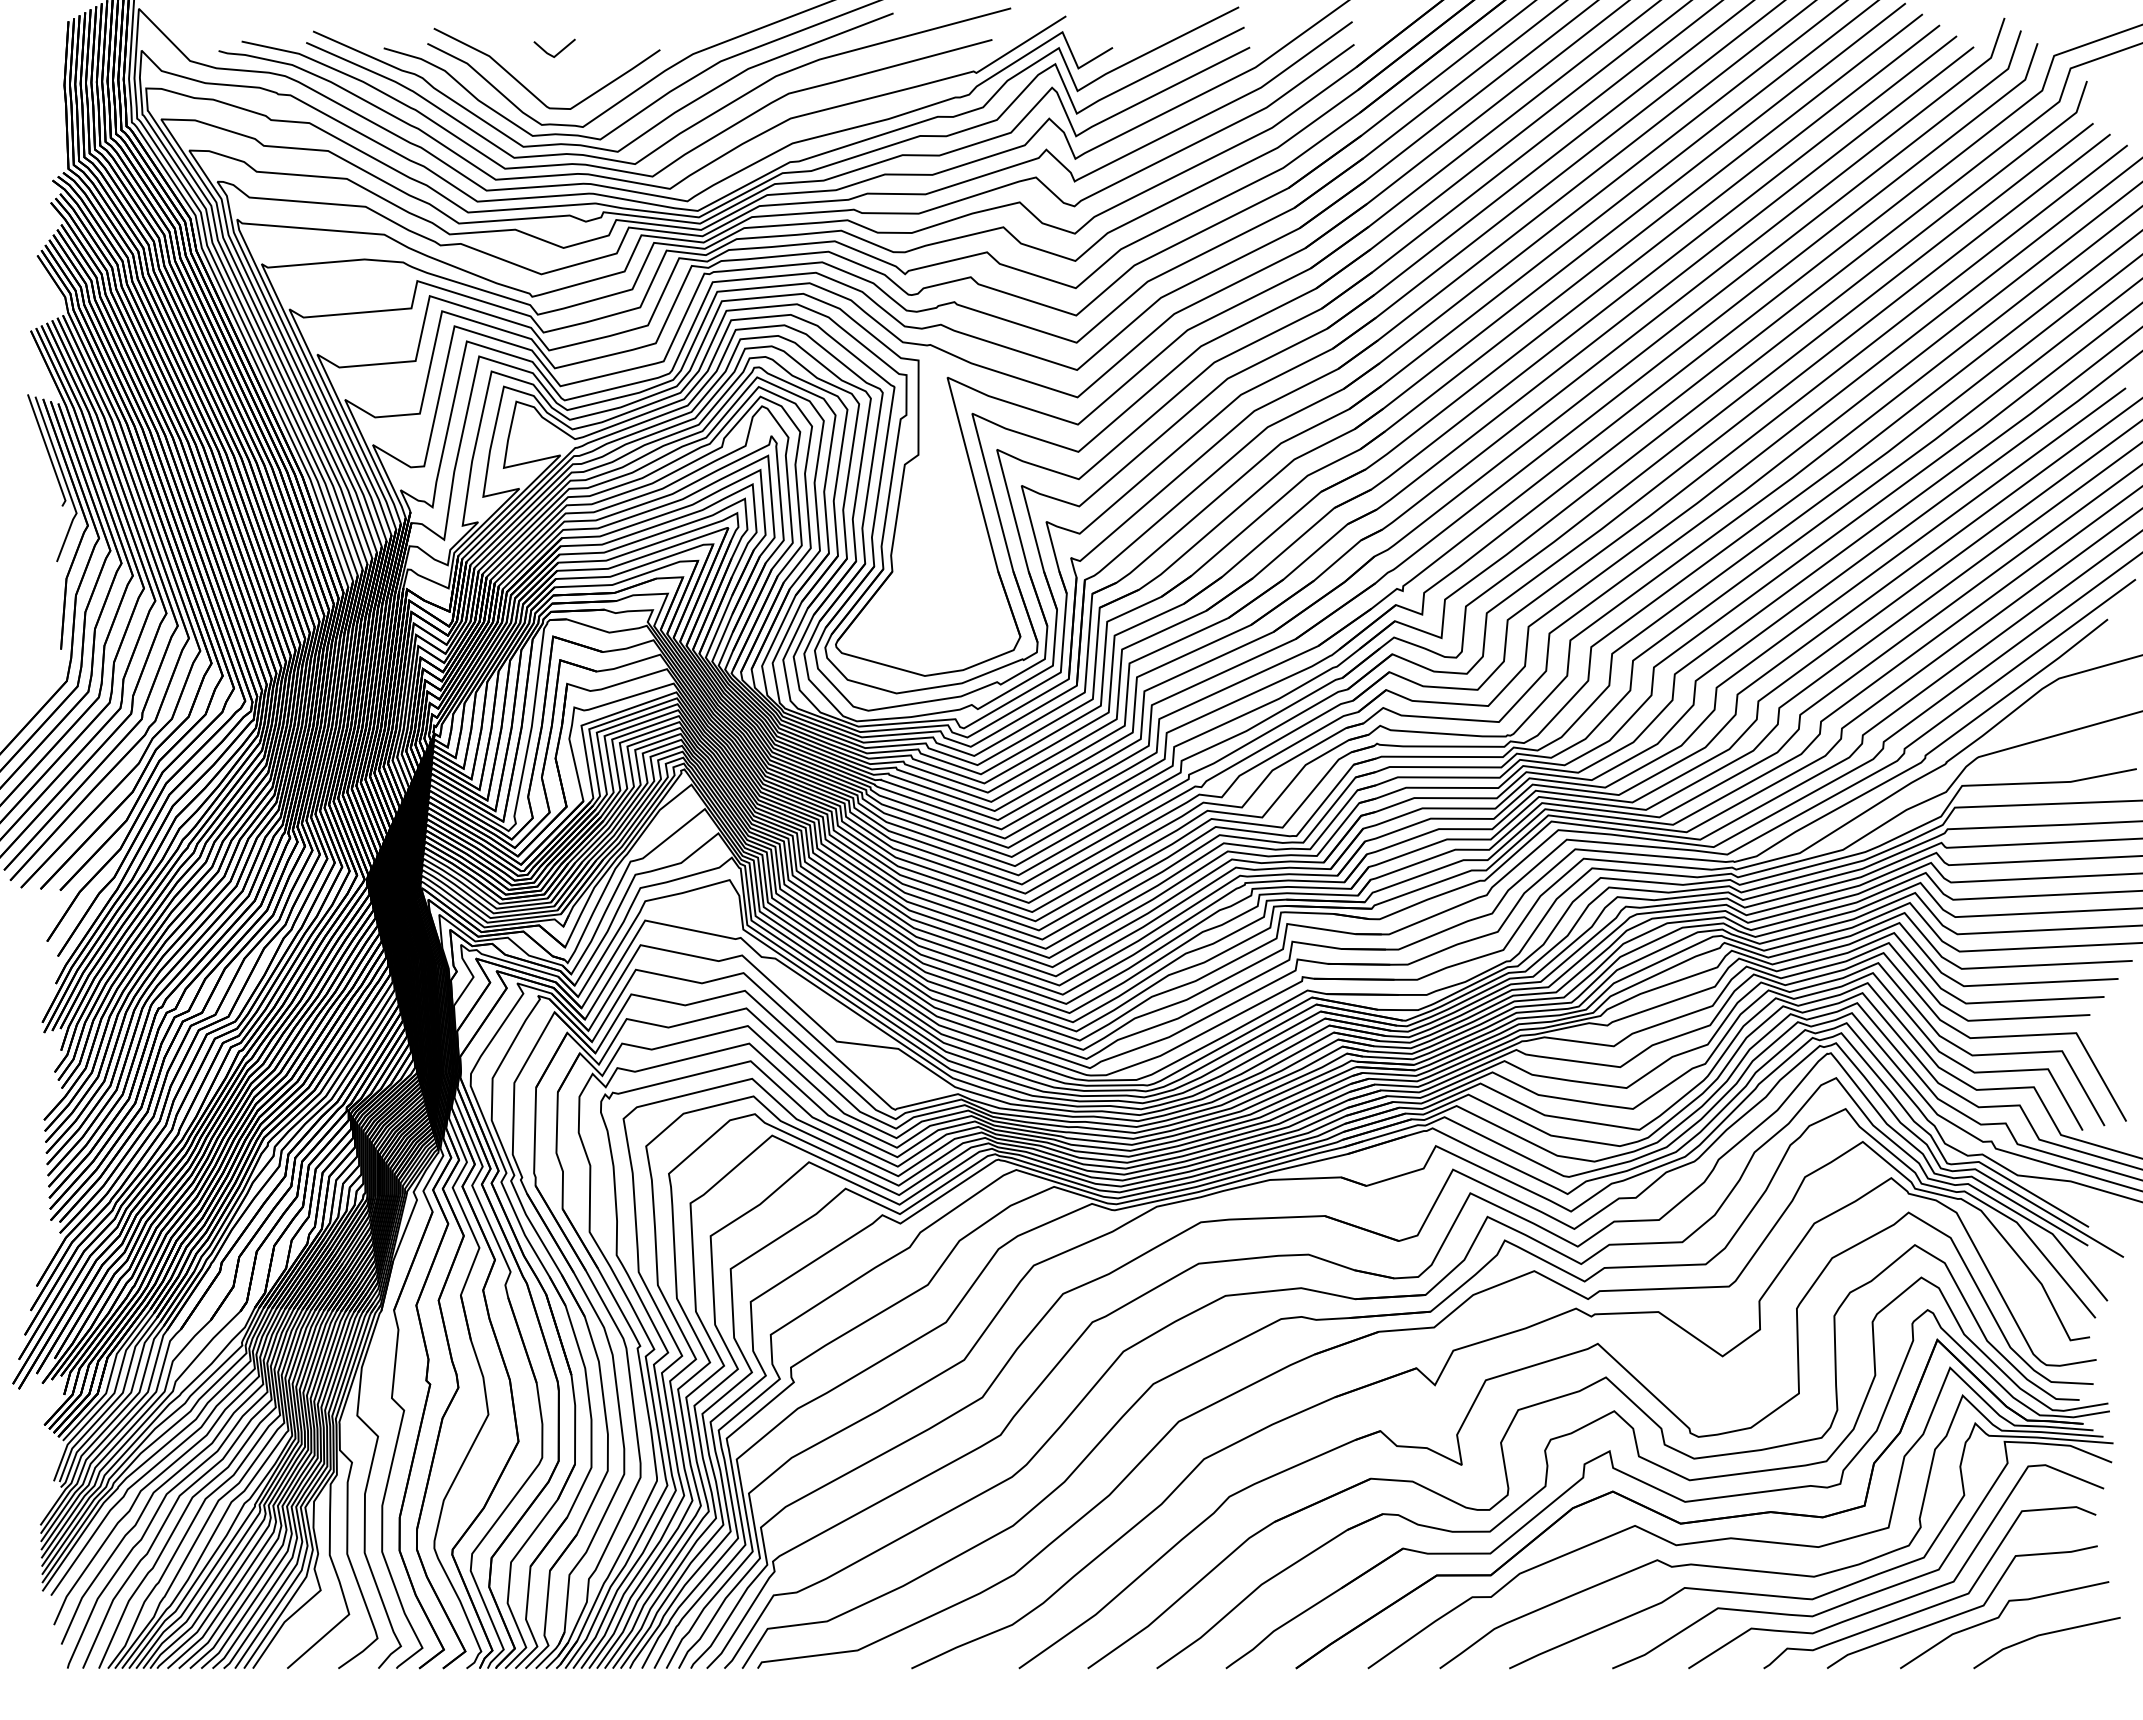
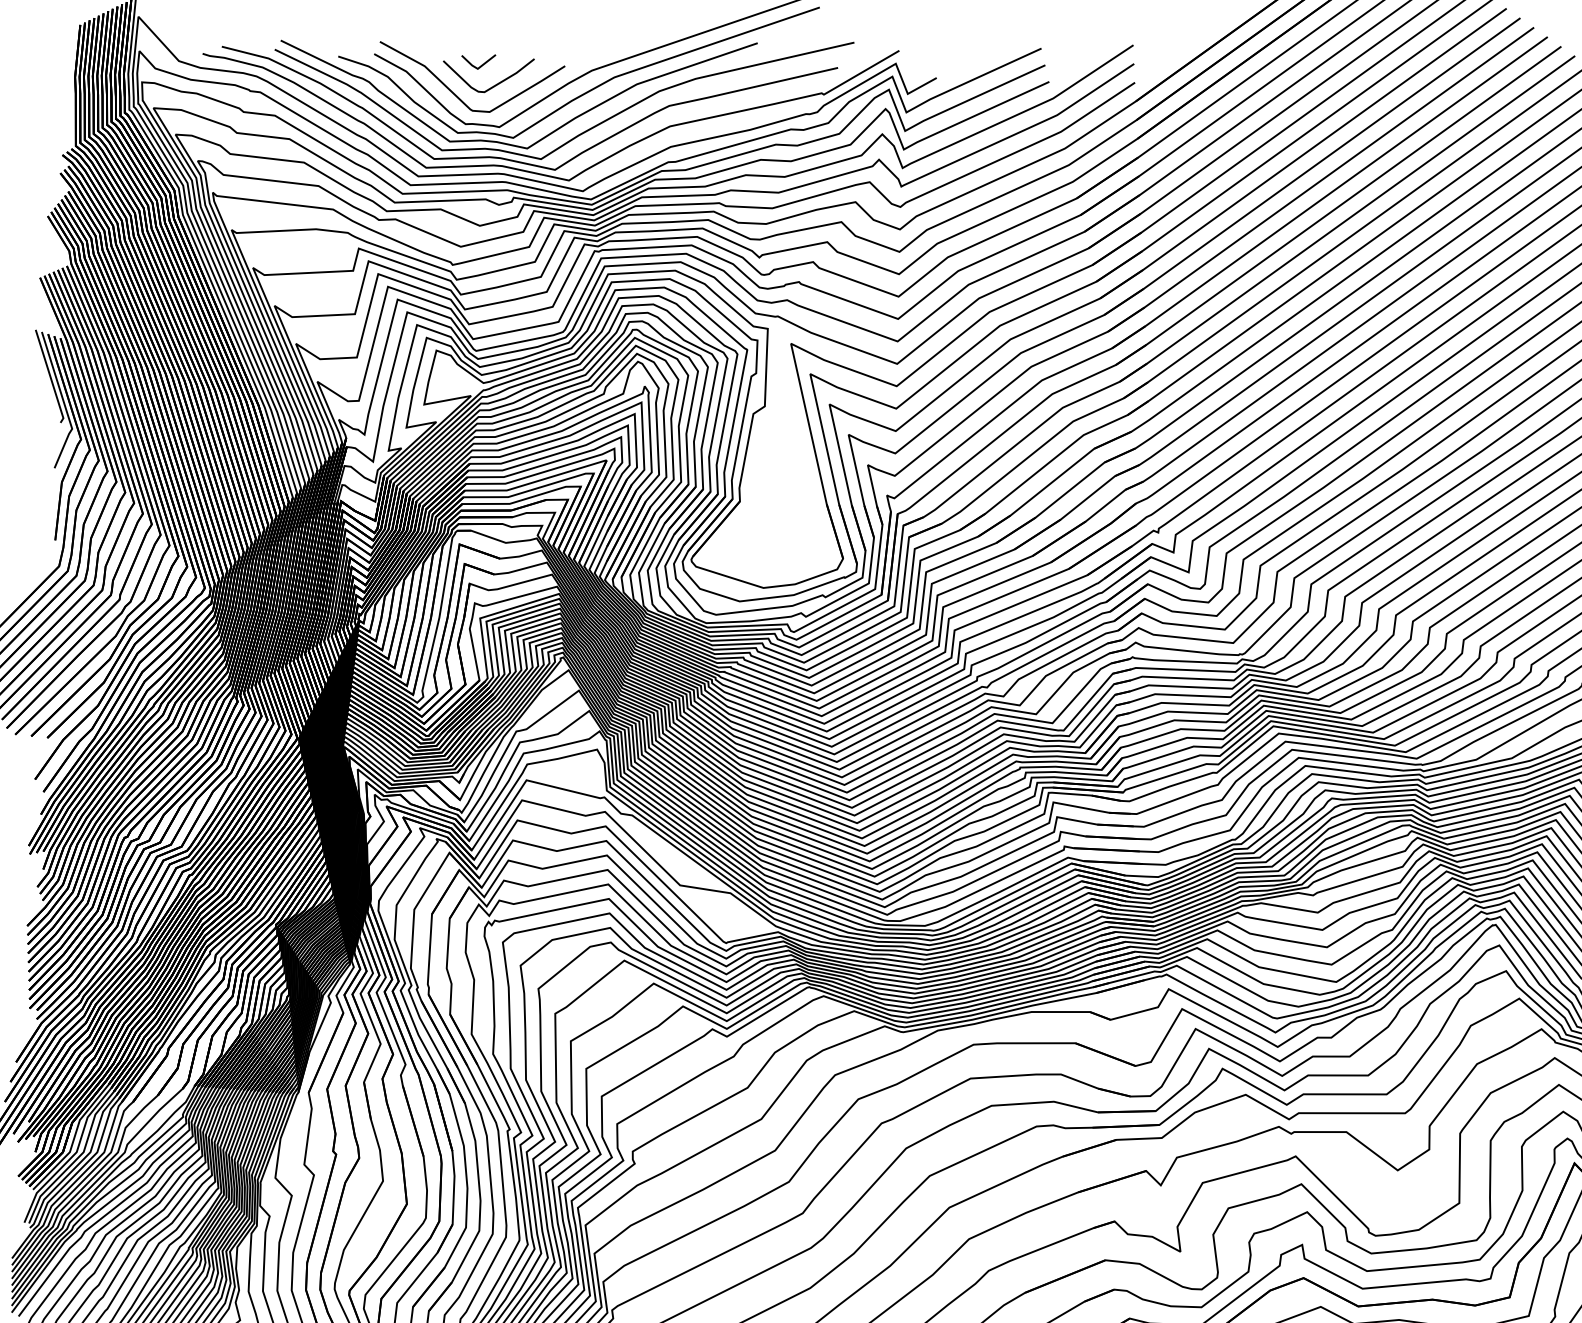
curve: (574, 76) -> (493, 85), added

